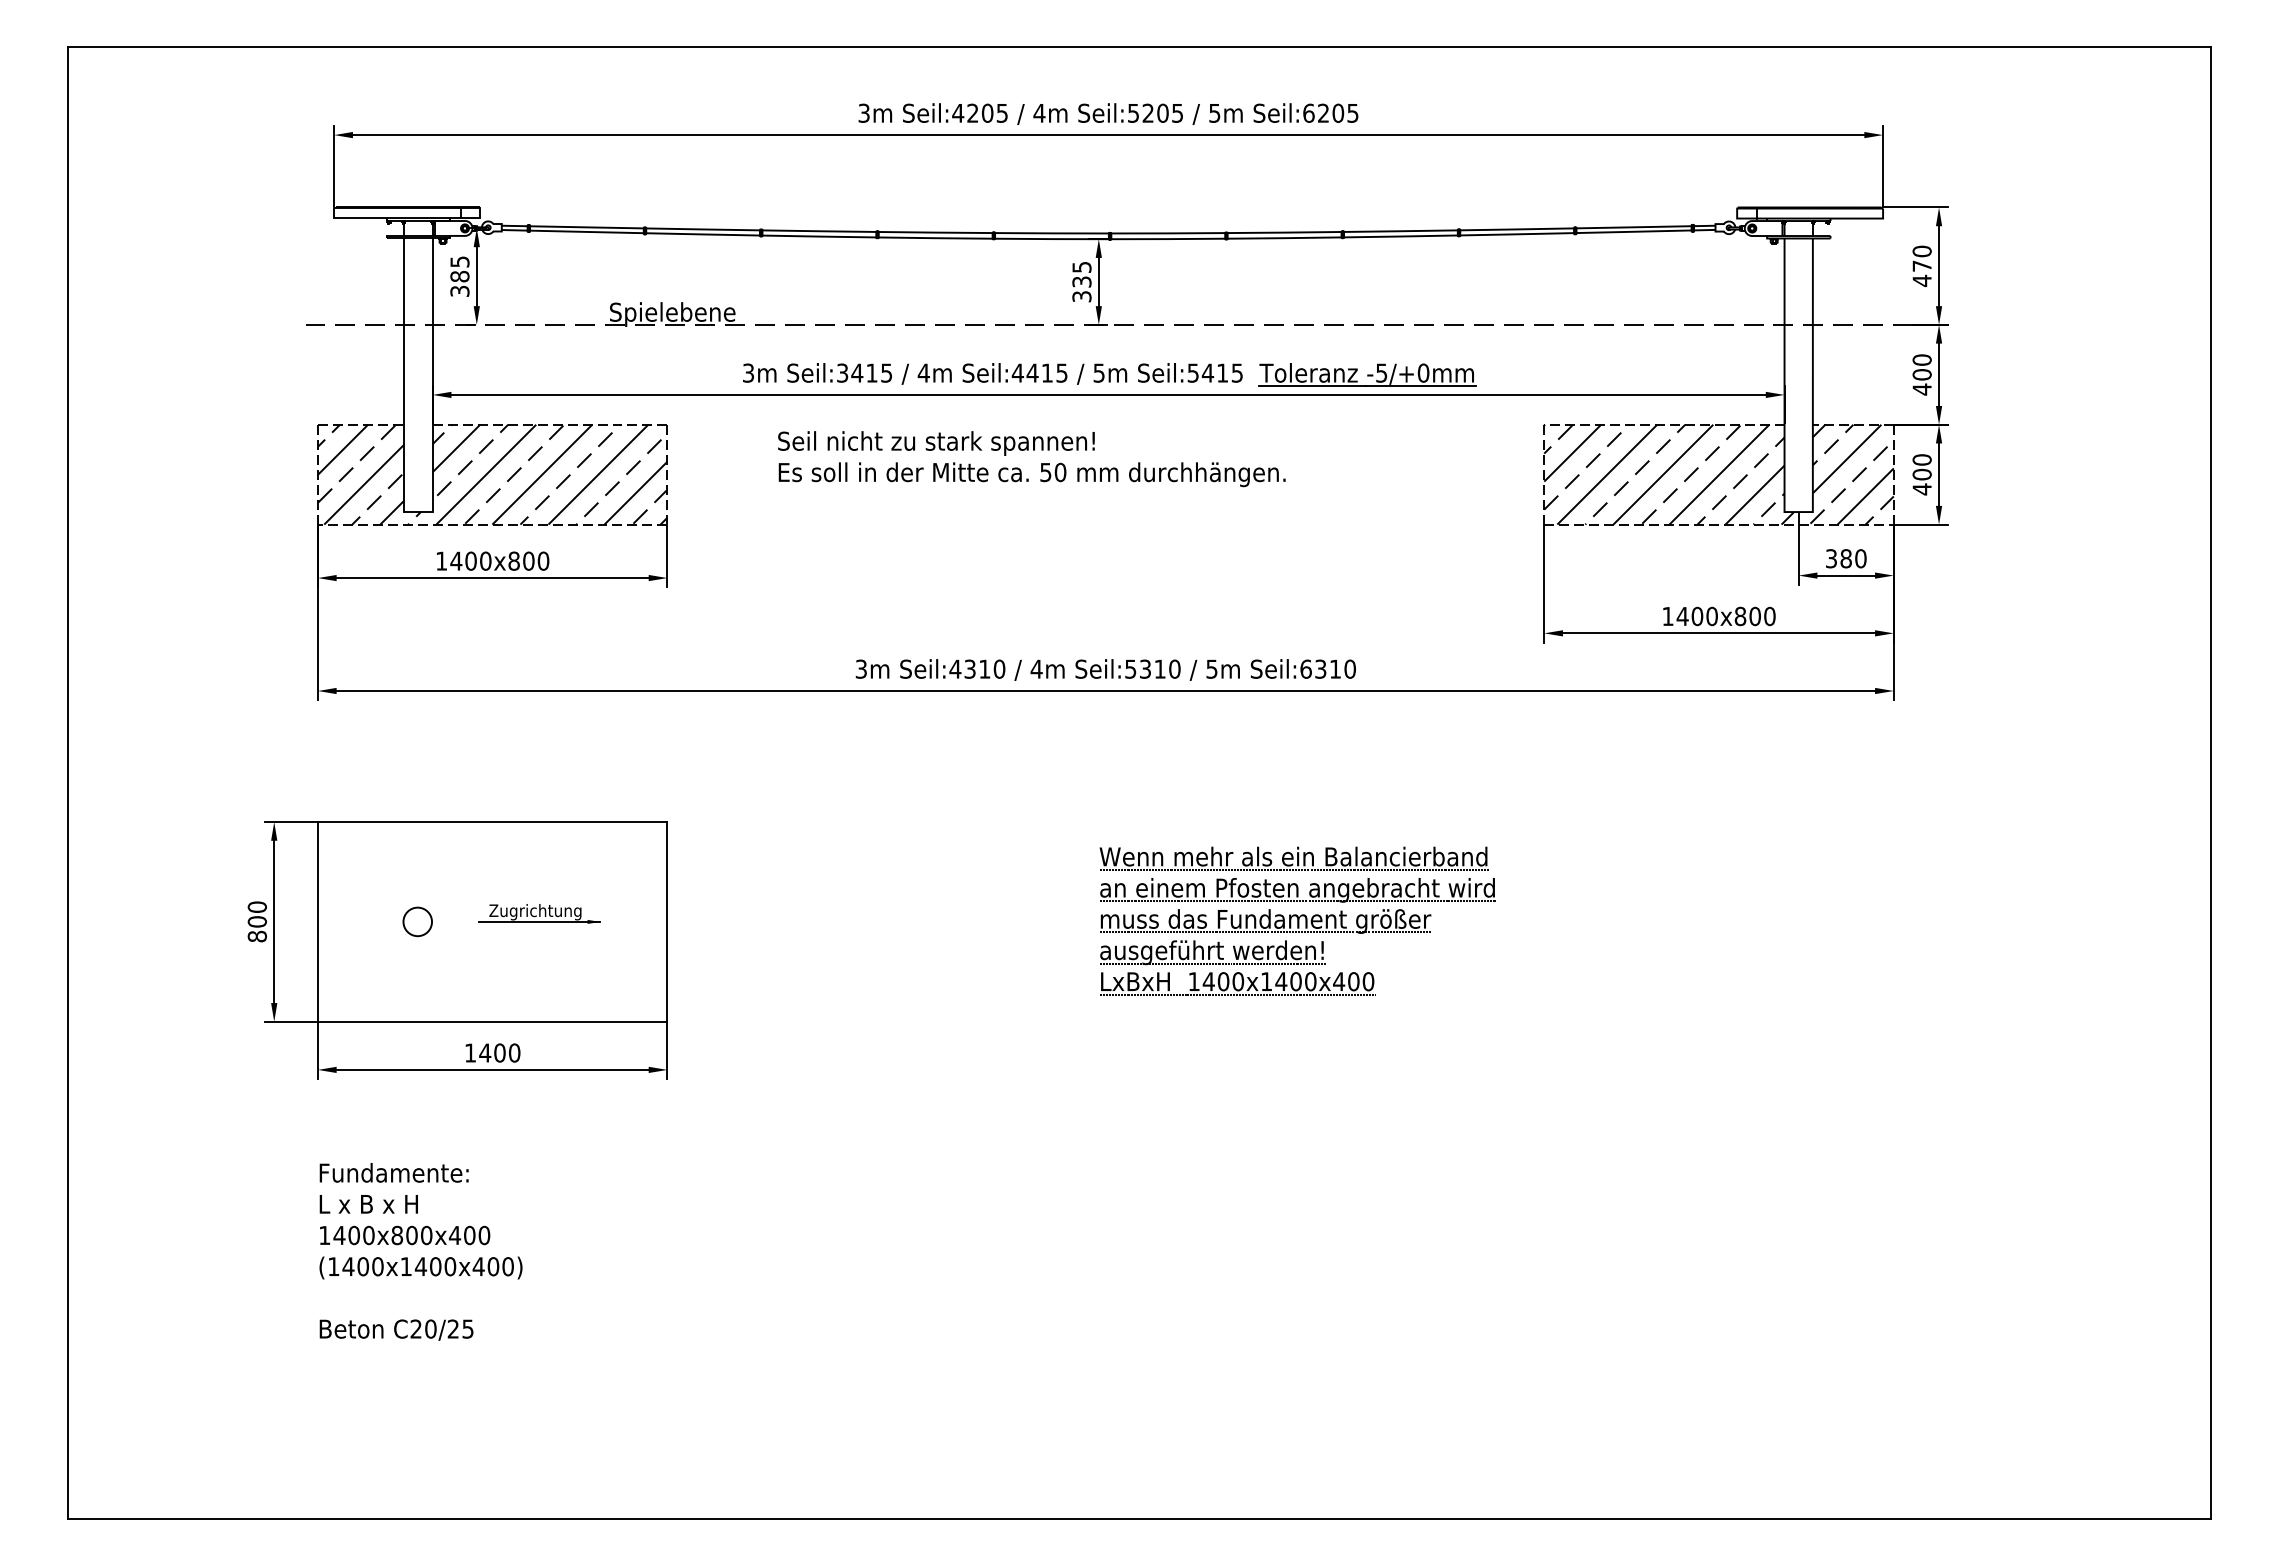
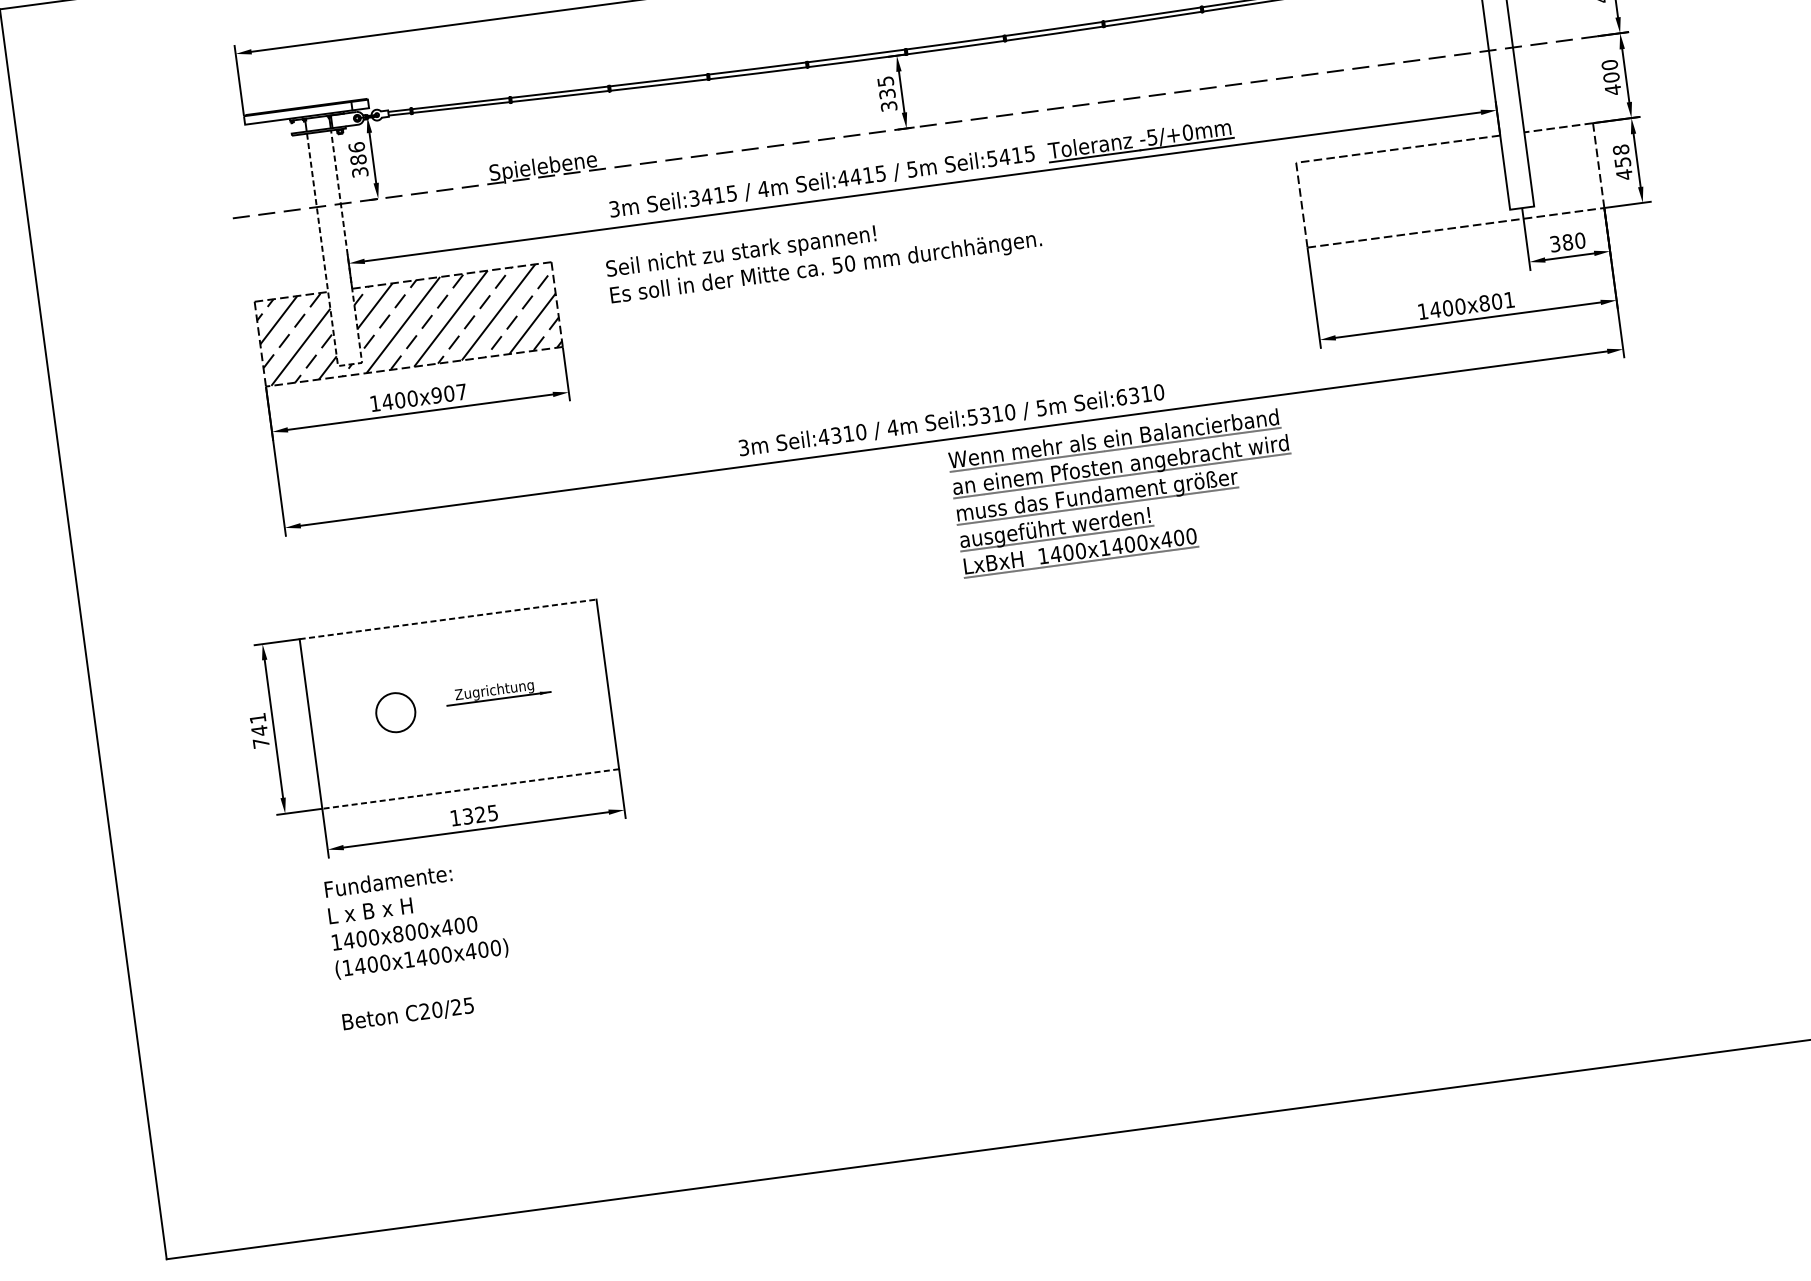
text: (459, 261) -> (356, 147), 385 -> 386
text: (1031, 459) -> (823, 255), moved
text: (1921, 467) -> (1621, 156), 400 -> 458
hatch: (1718, 474) -> (1449, 185), removed
line: (419, 512) -> (350, 364), solid -> dashed
text: (528, 560) -> (448, 393), 1400x800 -> 1400x907
text: (1769, 616) -> (1509, 300), 1400x800 -> 1400x801
line: (492, 822) -> (448, 619), solid -> dashed
part: (1297, 920) -> (1124, 492), moved
text: (257, 921) -> (259, 730), 800 -> 741
circle: (417, 921) -> (395, 712), size x1.6
line: (492, 1021) -> (470, 788), solid -> dashed
text: (499, 1052) -> (480, 814), 1400 -> 1325
text: (420, 1251) -> (419, 945), moved

